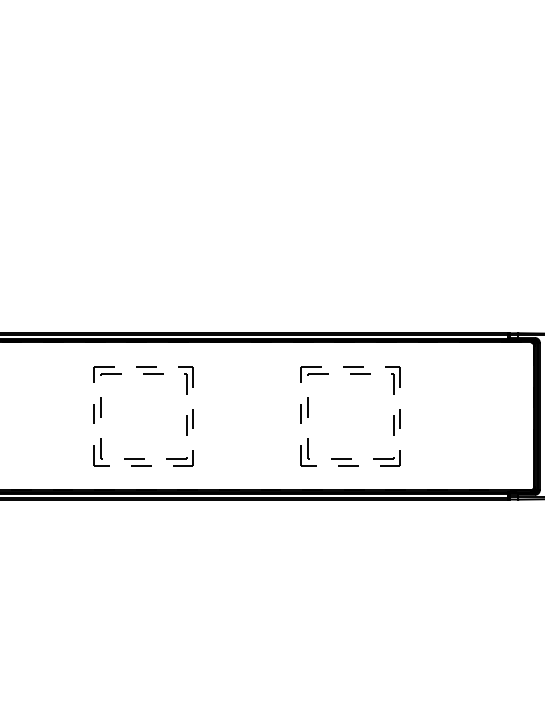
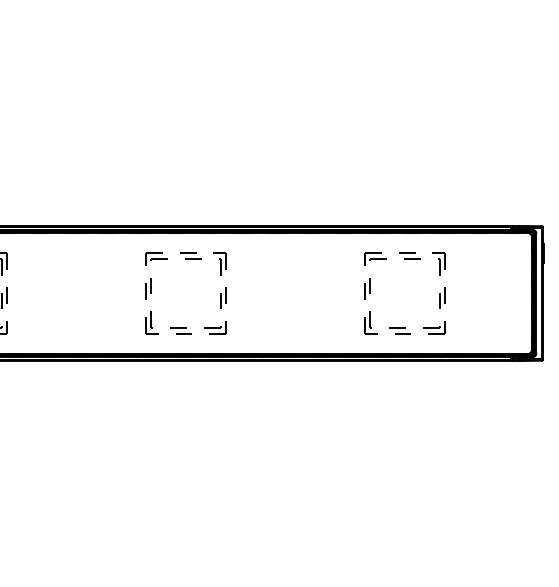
part: (143, 374) -> (185, 259), moved
part: (350, 374) -> (404, 259), moved

